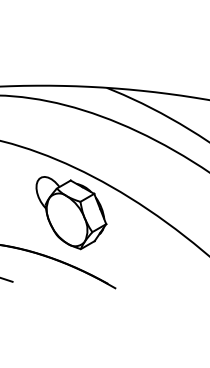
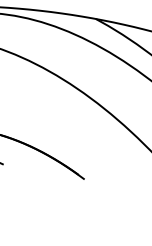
part: (71, 213) -> (56, 115), removed

